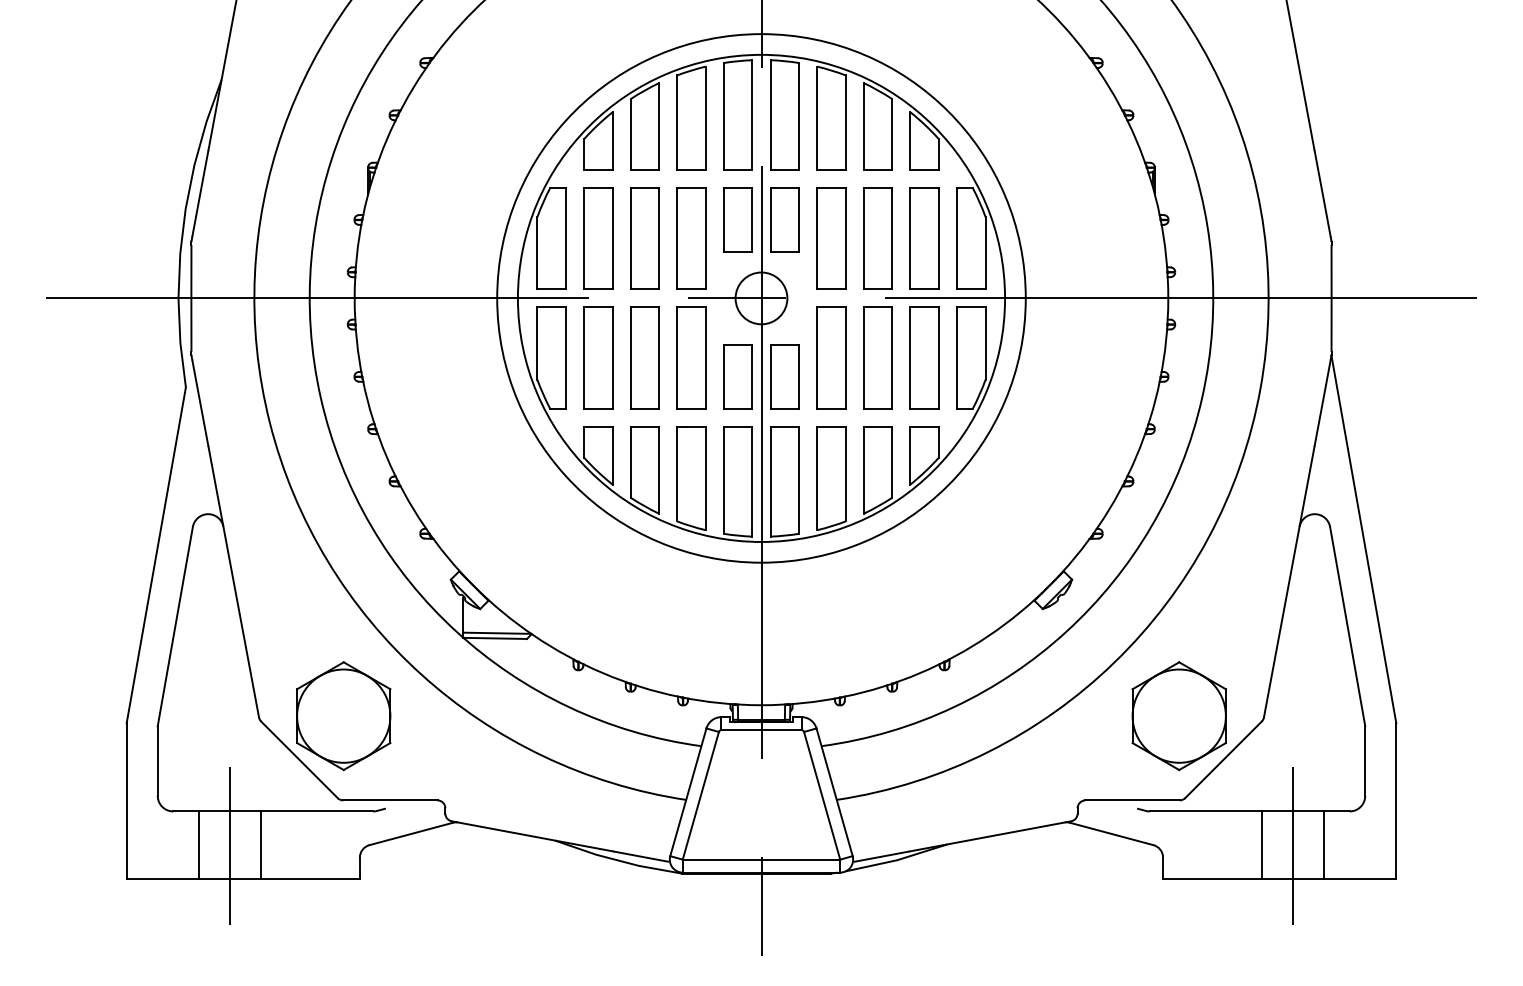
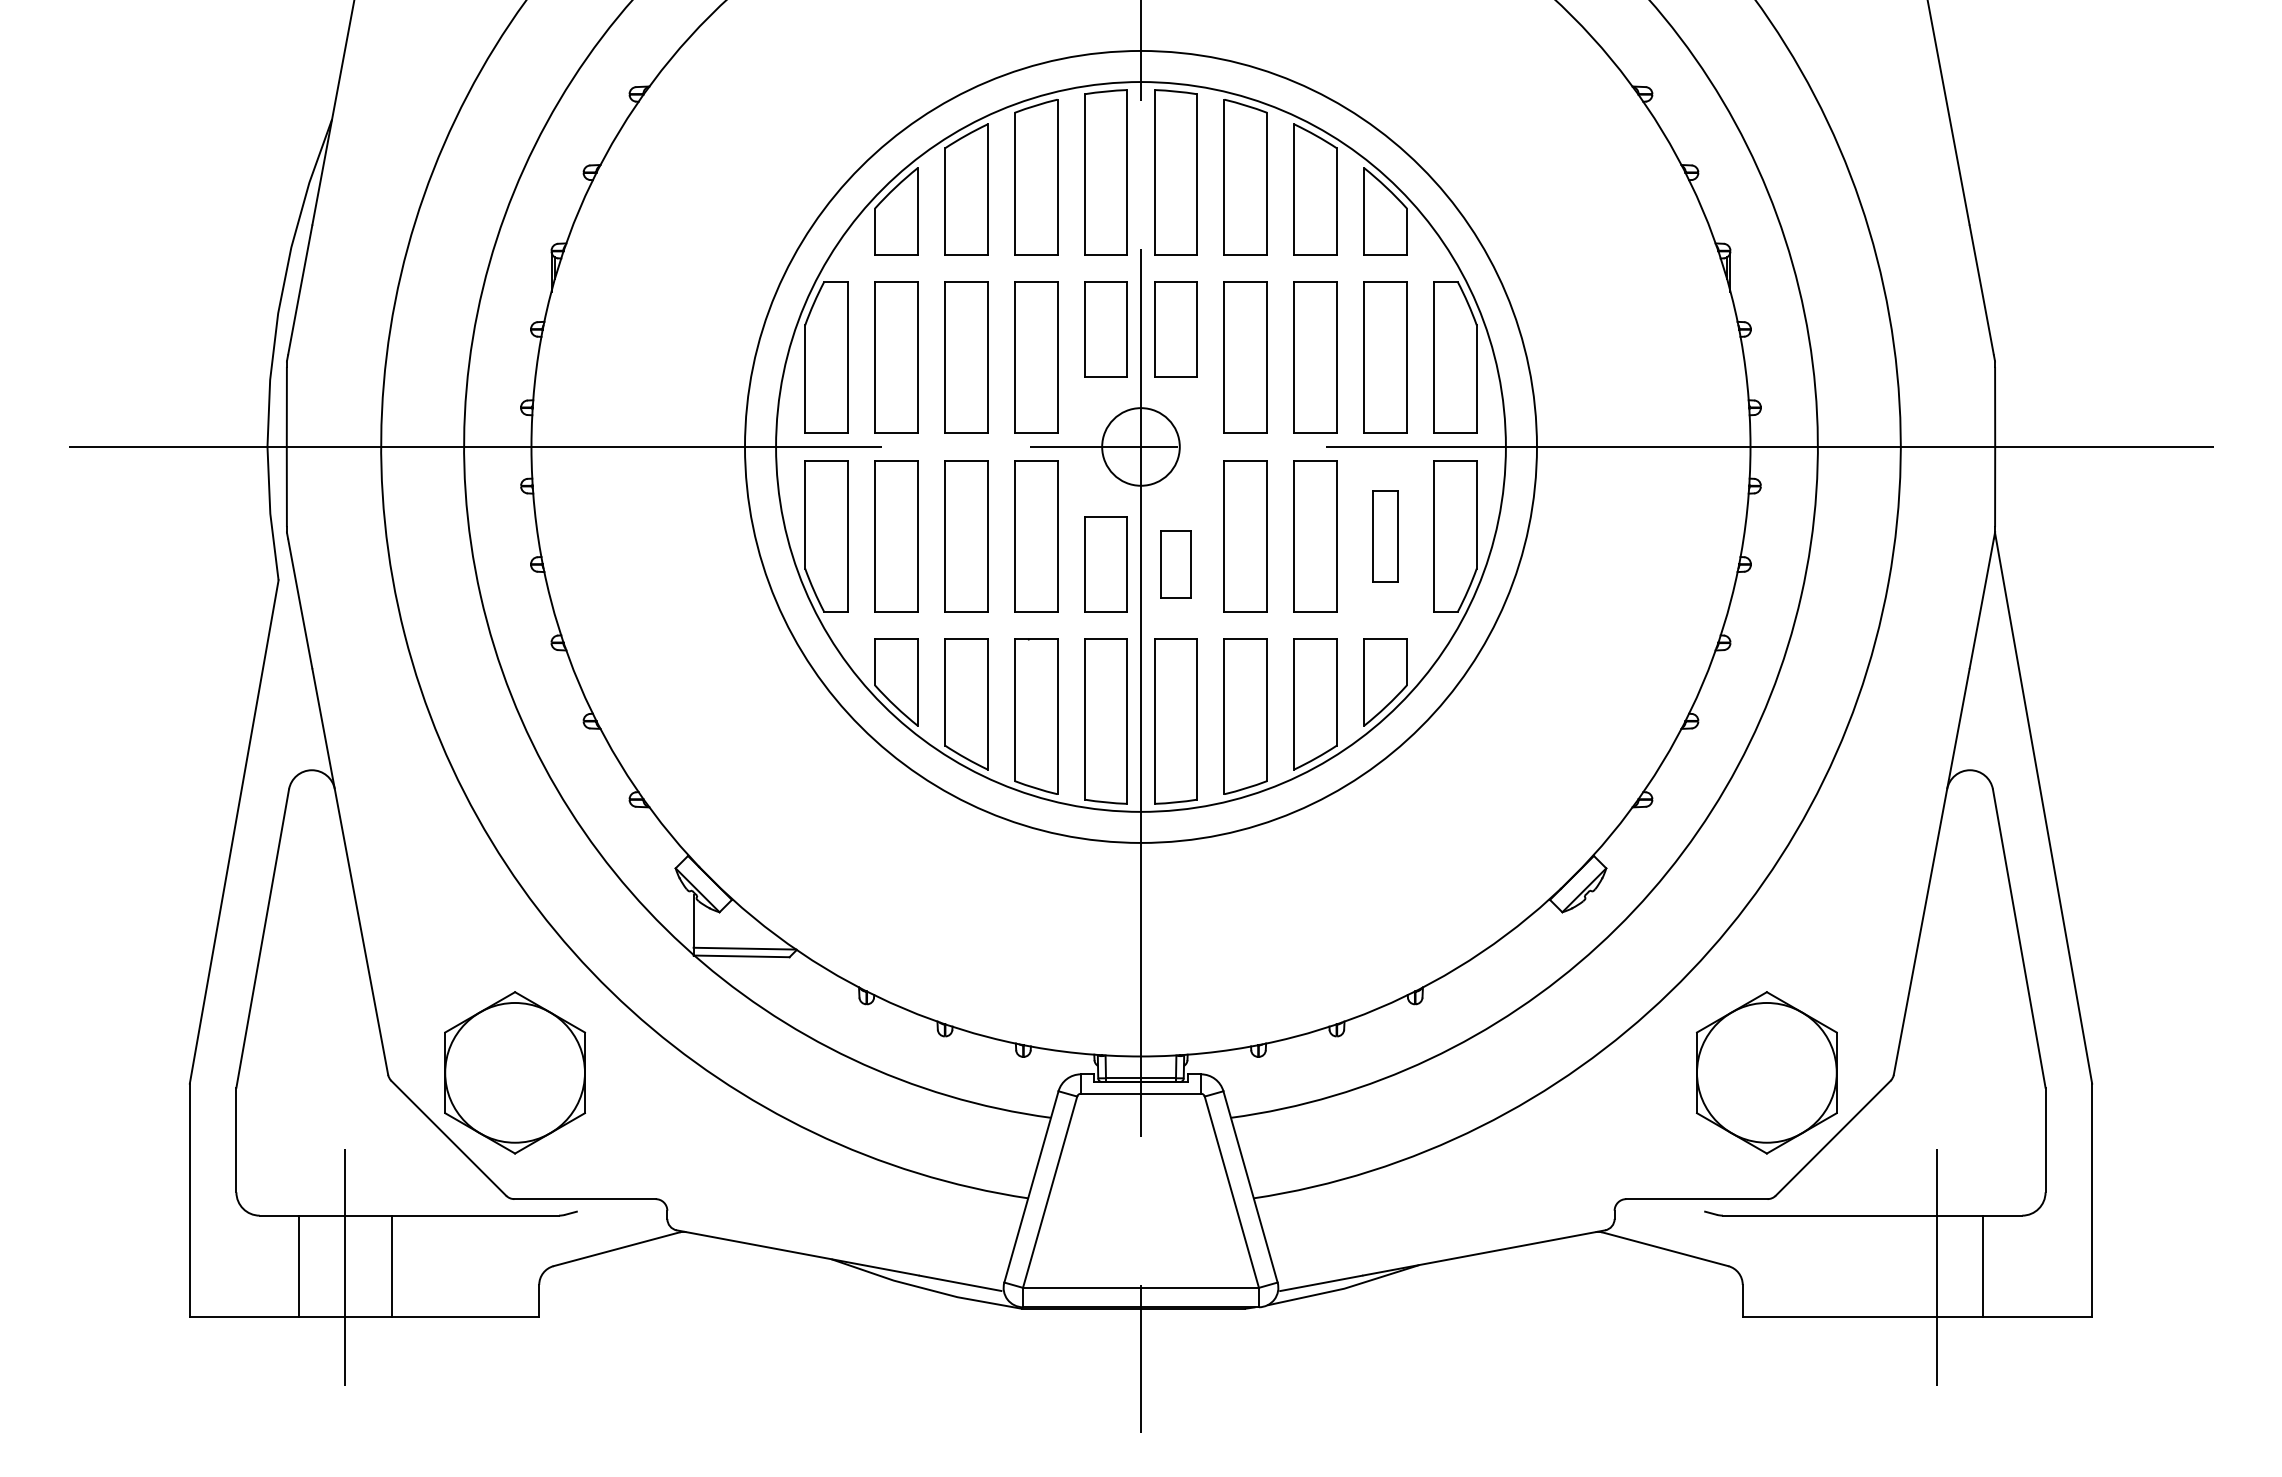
part: (924, 357) -> (1385, 535), size x0.6
part: (784, 376) -> (1175, 563), size x0.7
line: (1261, 844) -> (1890, 1265), removed

